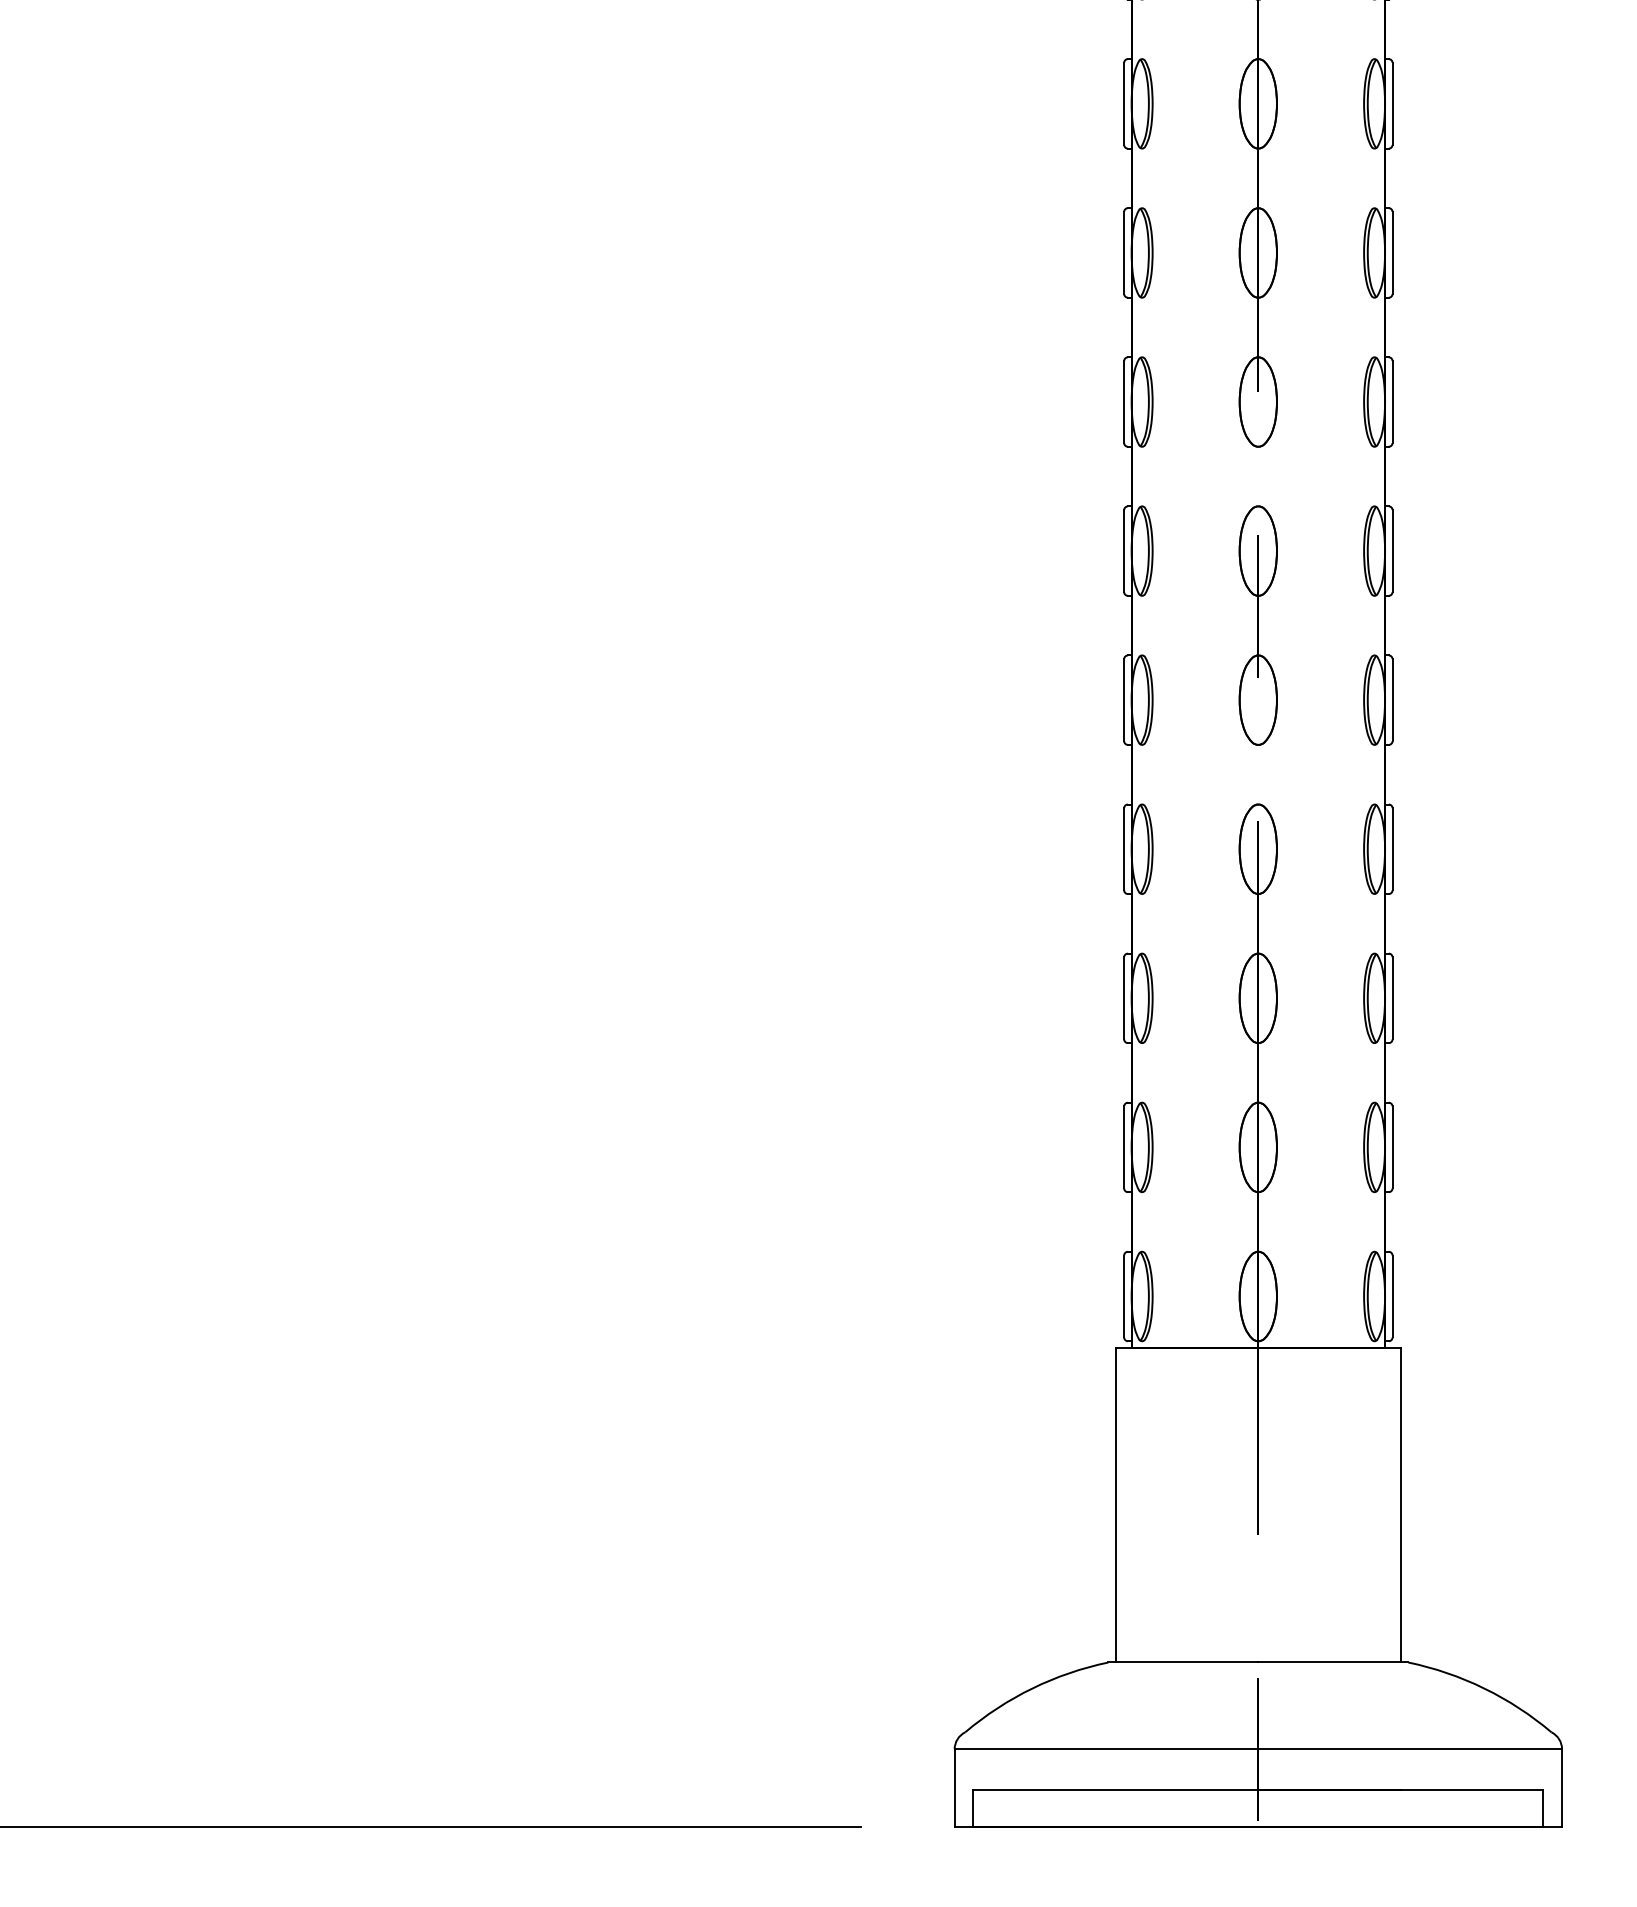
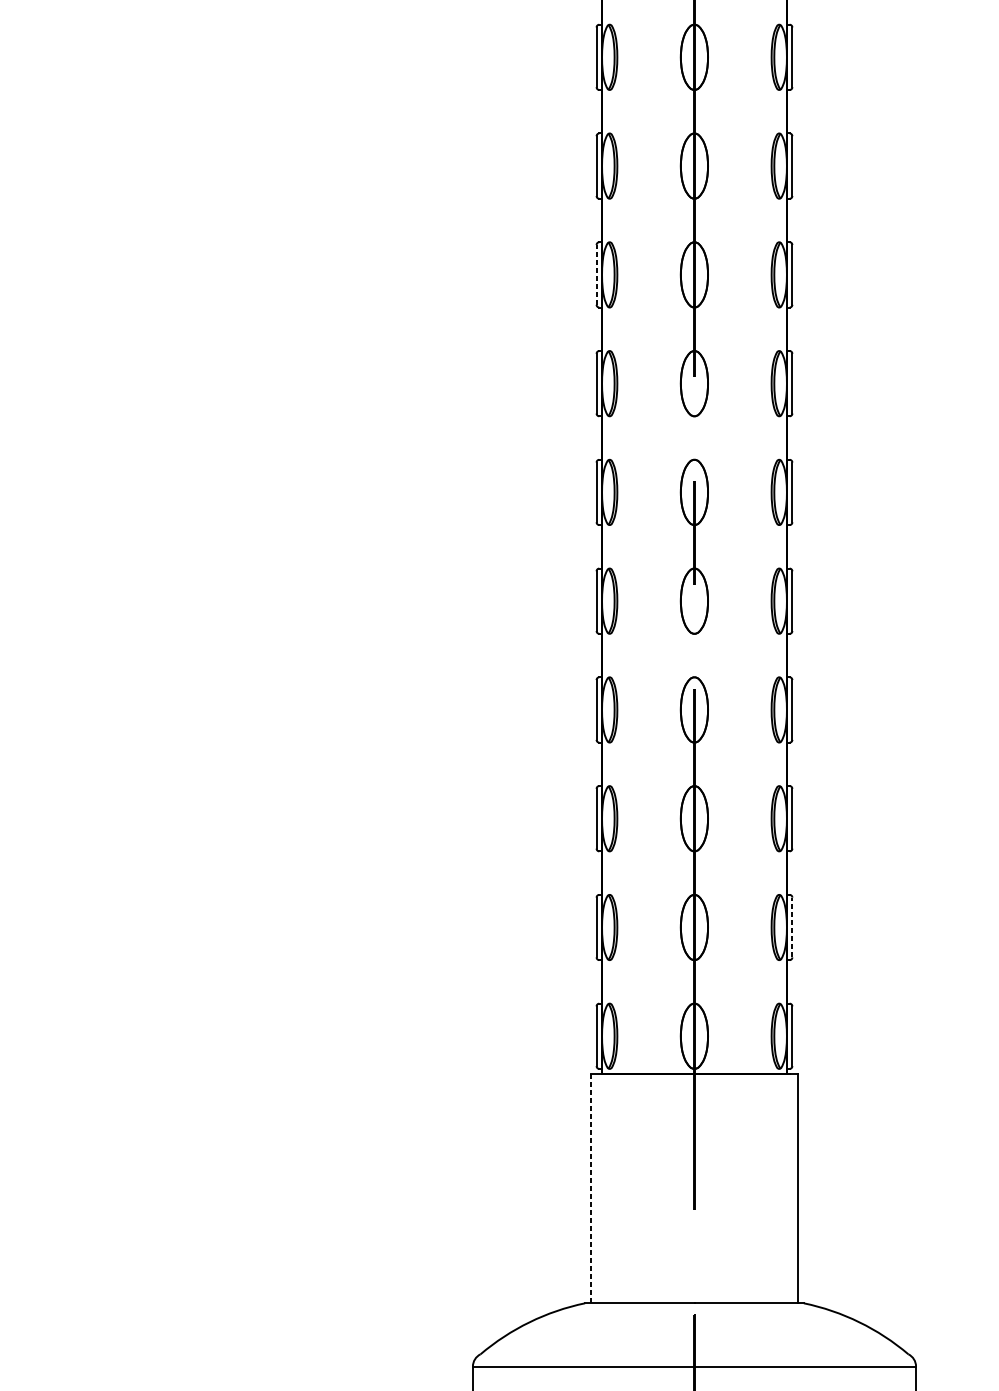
line: (1124, 252) -> (596, 274), solid -> dashed
line: (1392, 1147) -> (792, 927), solid -> dashed
line: (1115, 1505) -> (590, 1188), solid -> dashed

